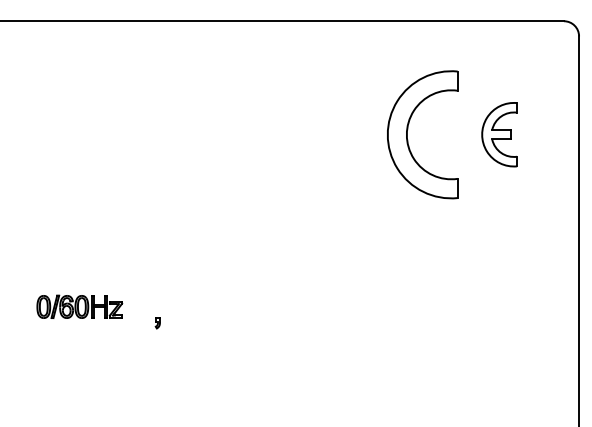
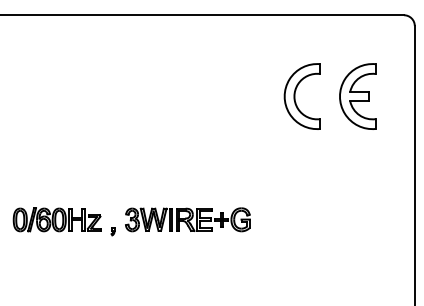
part: (420, 134) -> (301, 96), size x0.71
part: (499, 134) -> (357, 96), size x1.43
part: (78, 306) -> (56, 219), size x1.43
part: (261, 306) -> (187, 219), added

